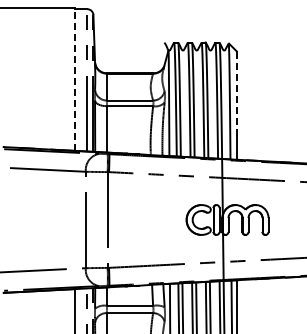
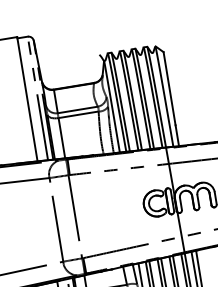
line: (75, 79) -> (27, 99), dashed -> solid
line: (236, 94) -> (169, 89), dashed -> solid

